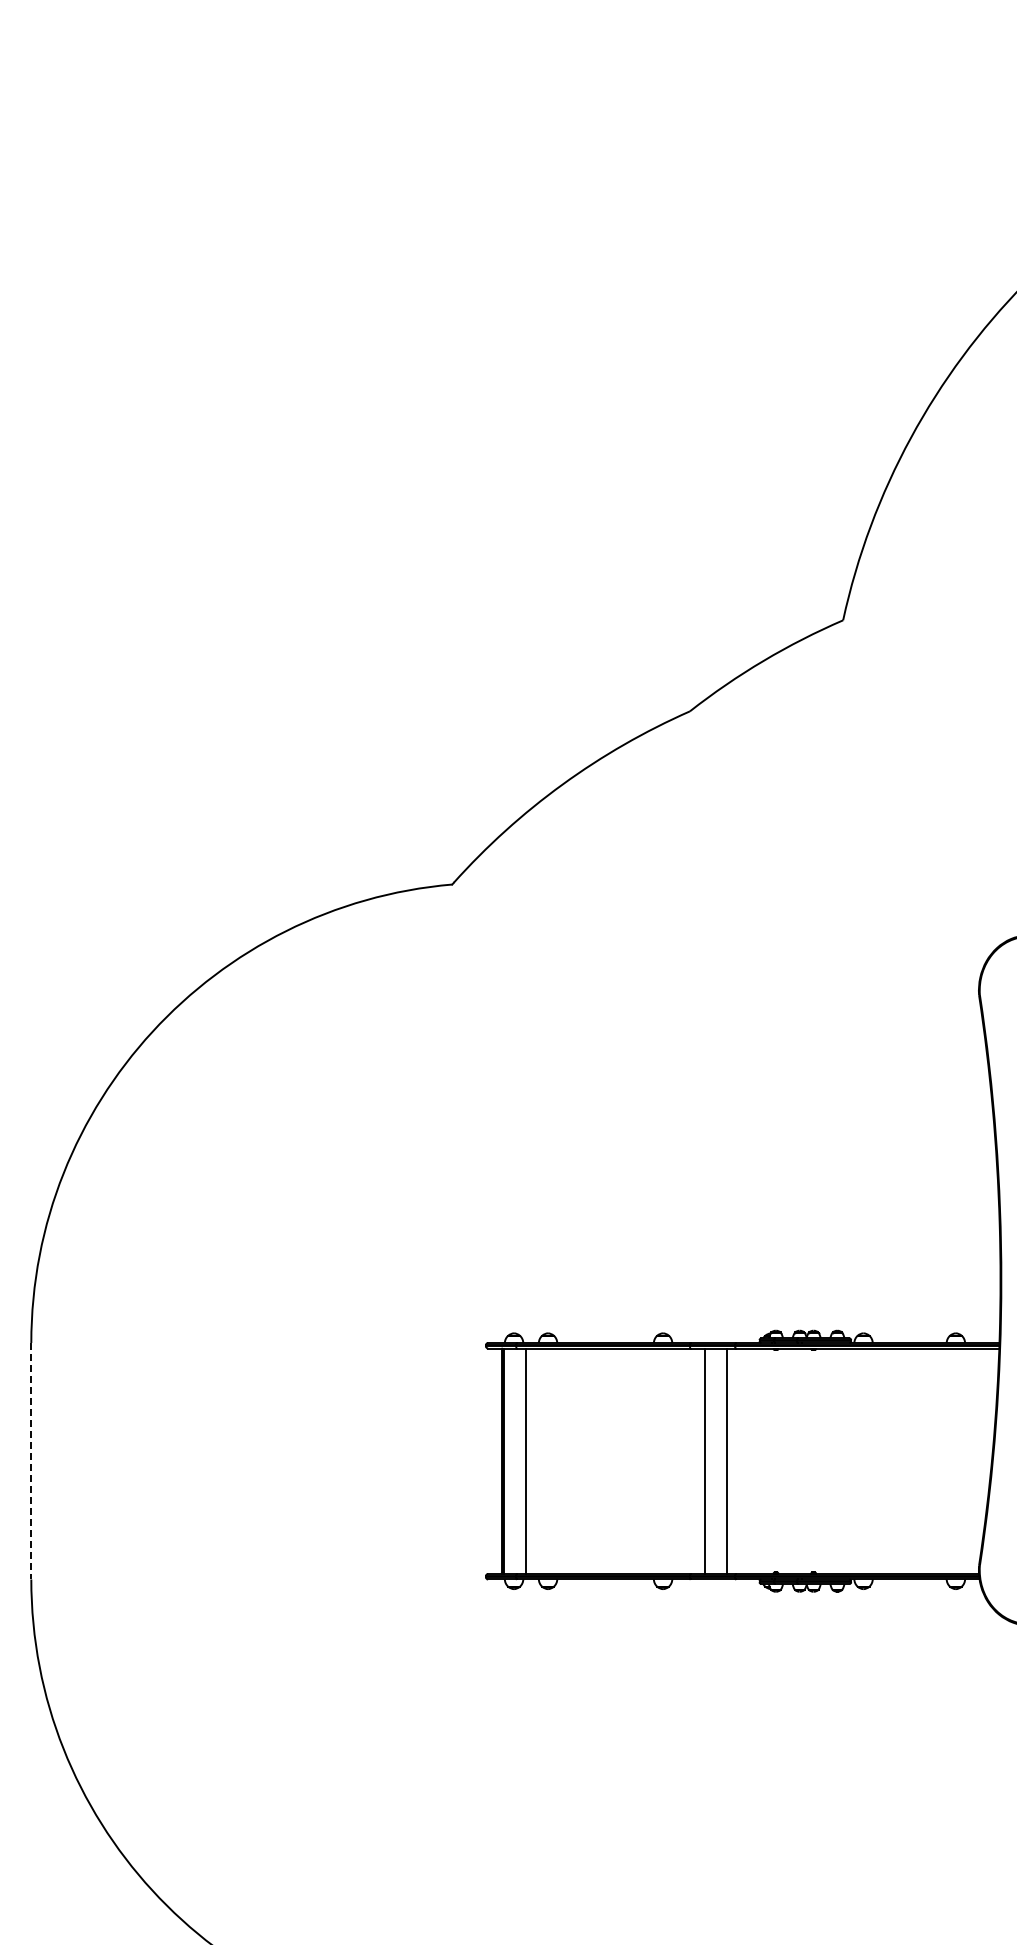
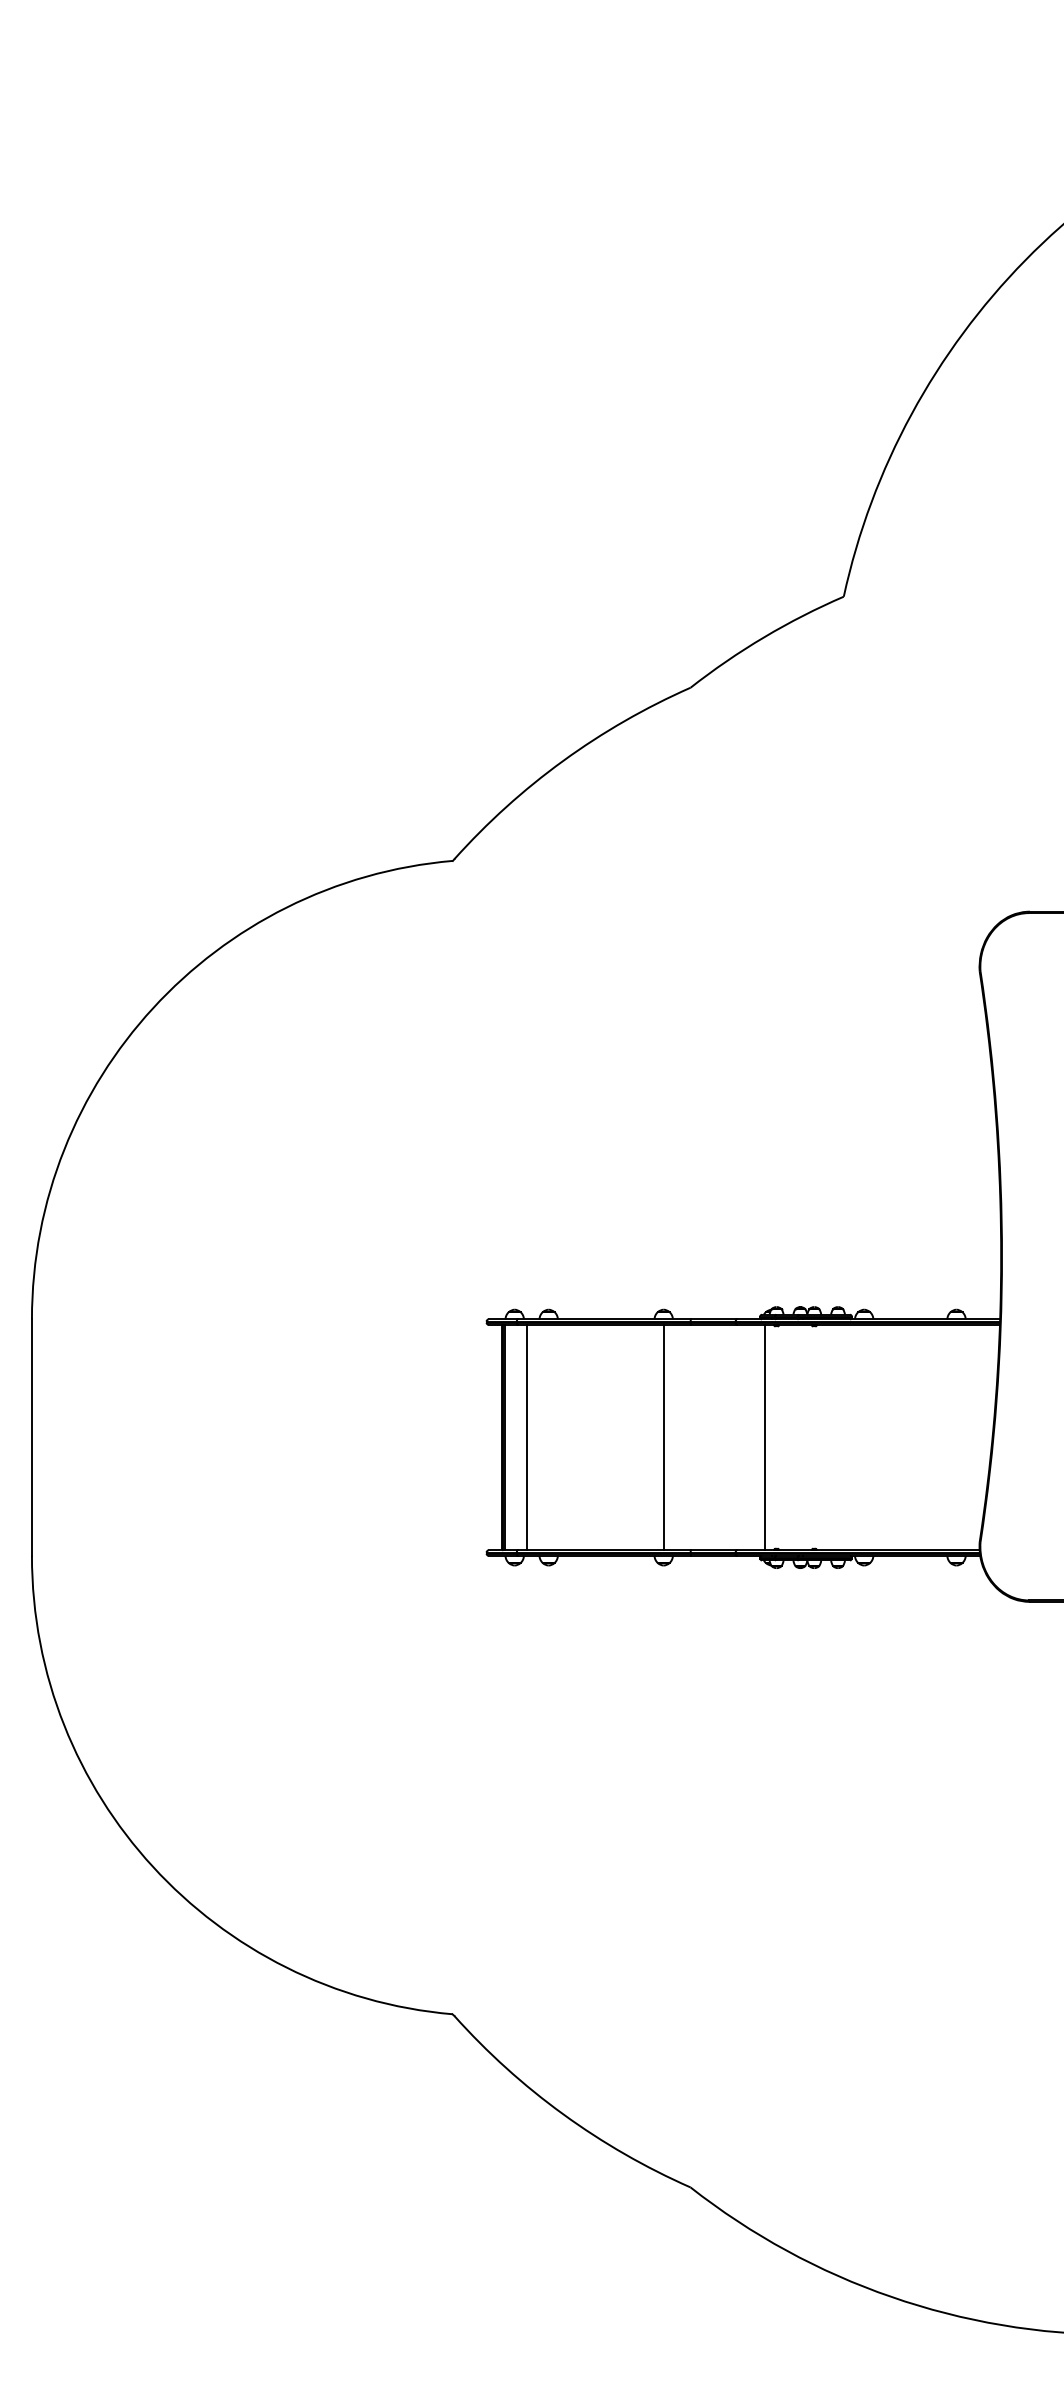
line: (704, 1461) -> (664, 1437), moved
line: (726, 1461) -> (764, 1437), moved
line: (30, 1462) -> (31, 1438), dashed -> solid

